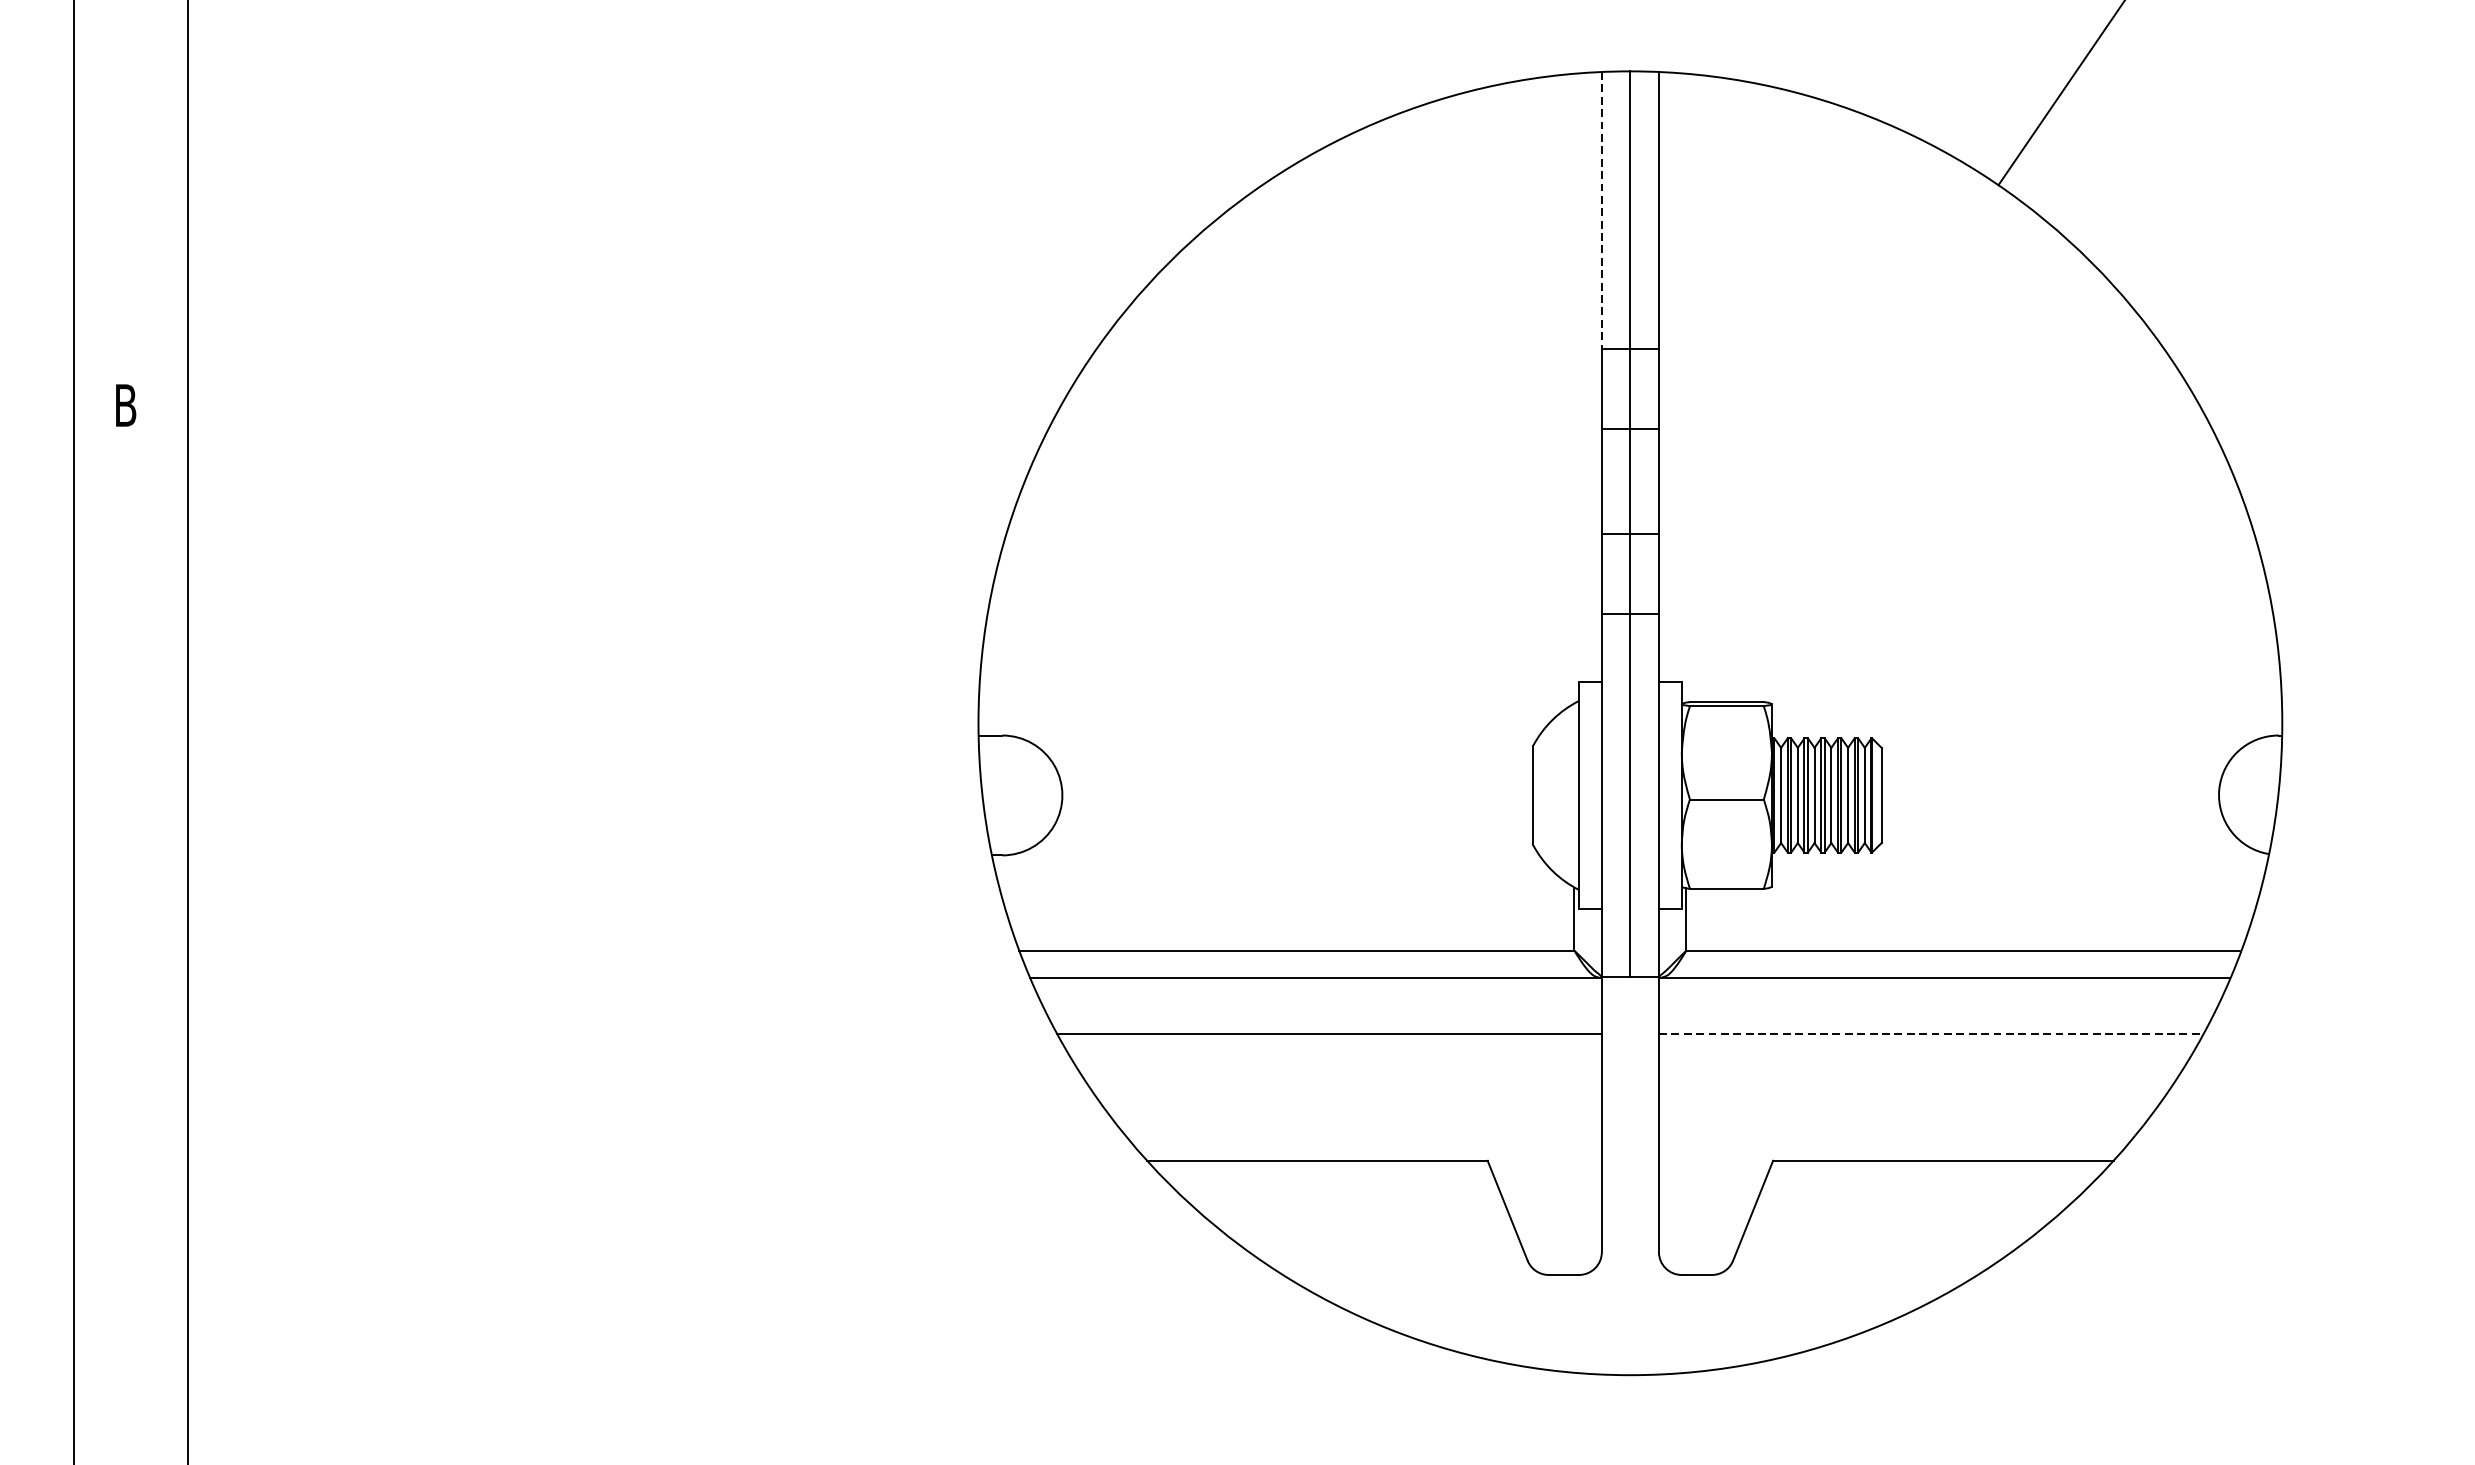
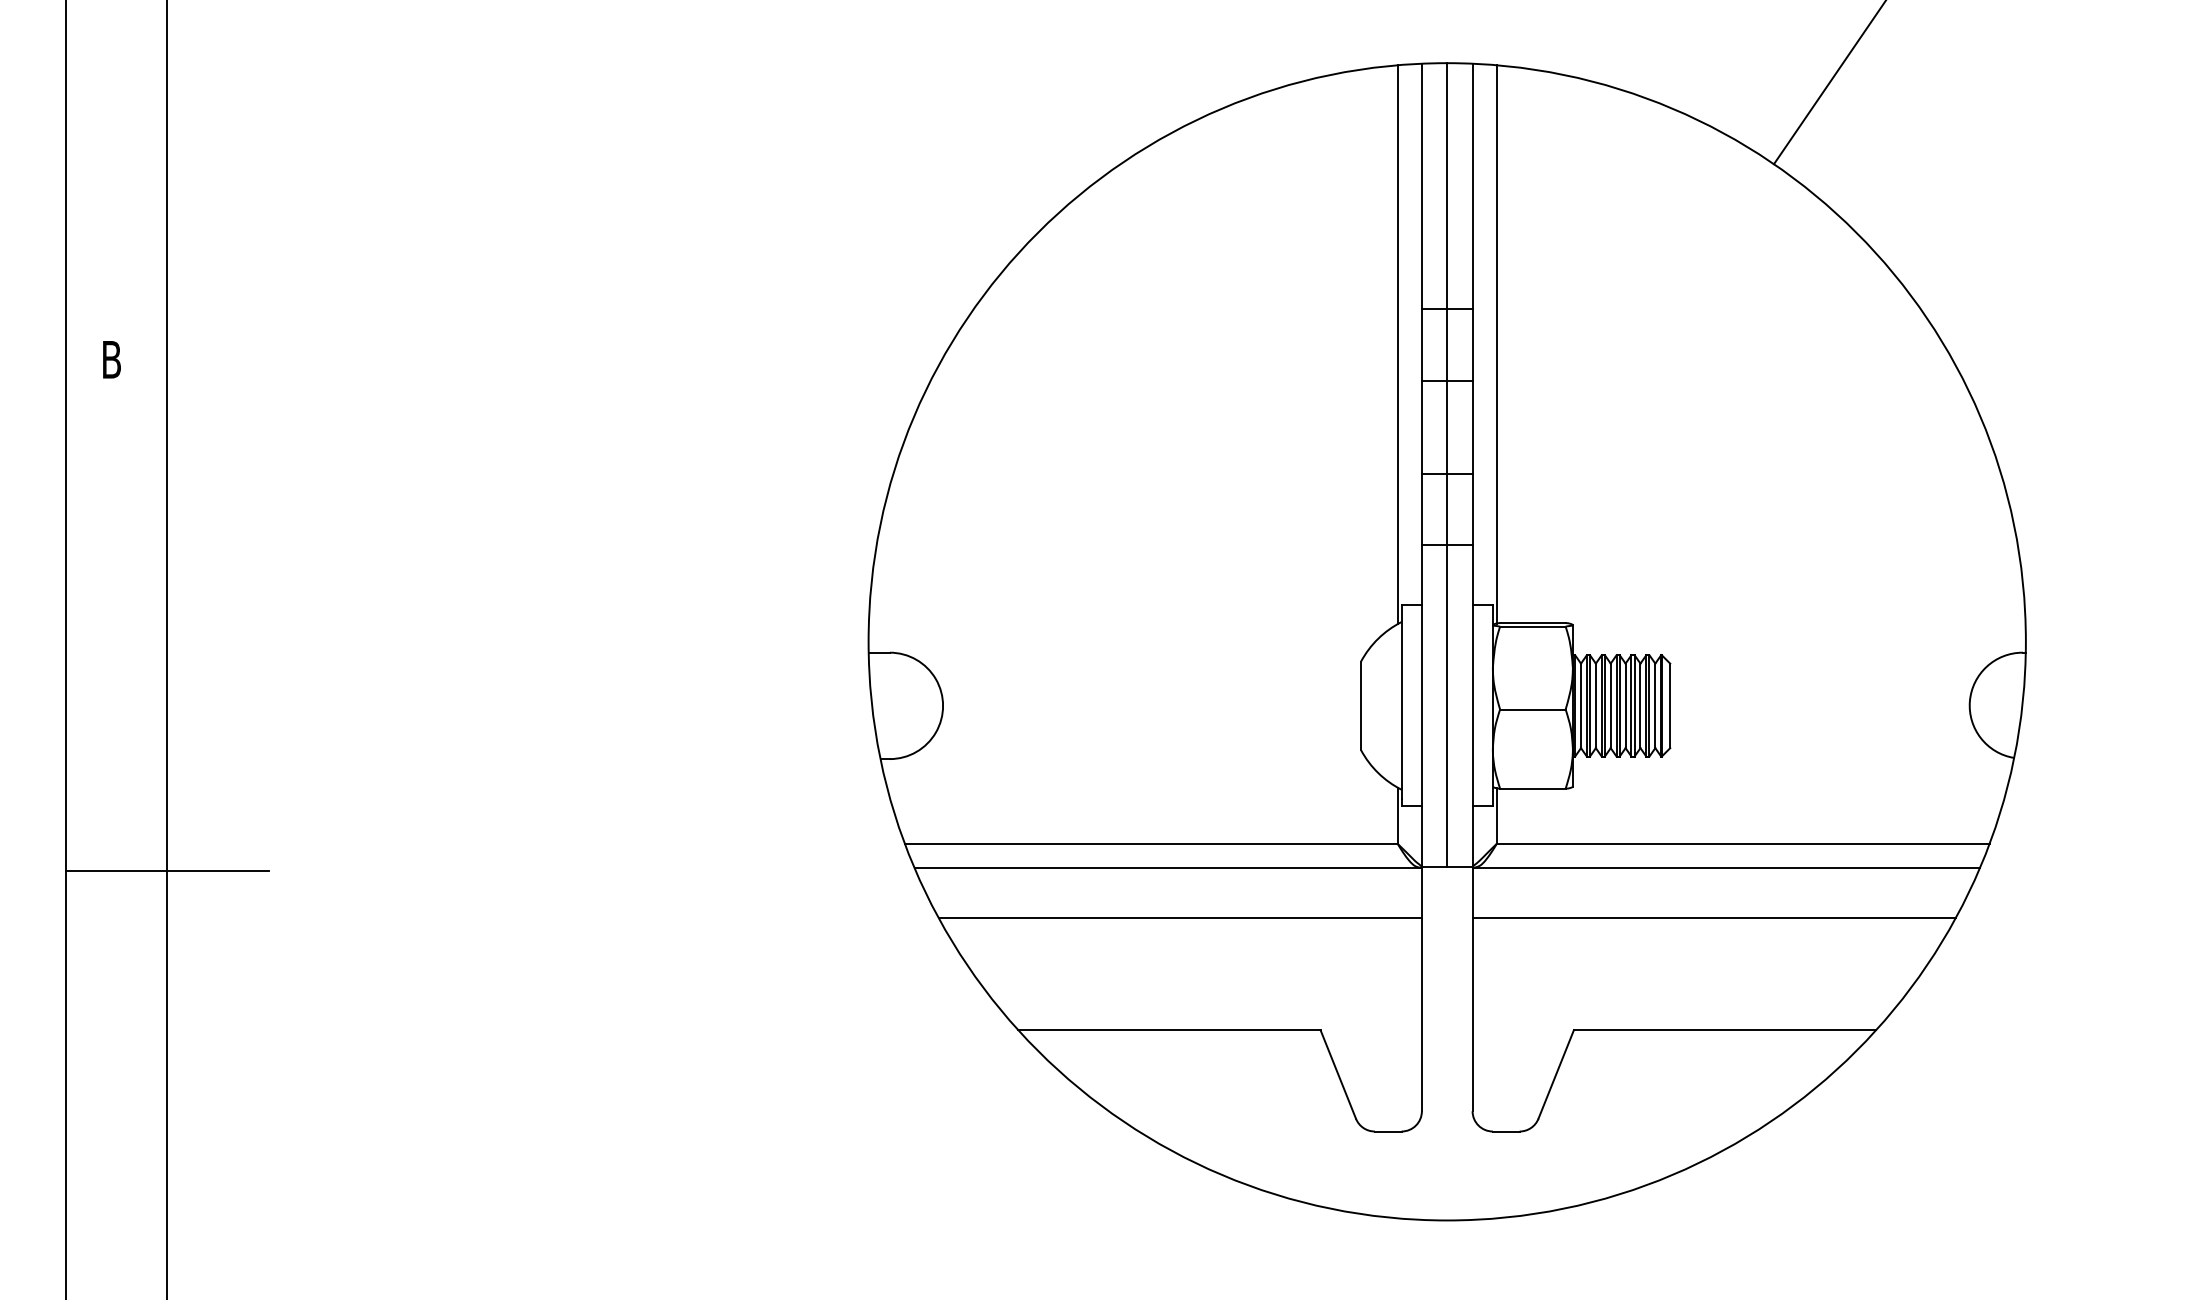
line: (1601, 210) -> (1421, 186), dashed -> solid
line: (1574, 388) -> (1397, 344), added
line: (1685, 388) -> (1496, 344), added
line: (187, 982) -> (166, 871), added
line: (1931, 1033) -> (1714, 917), dashed -> solid

